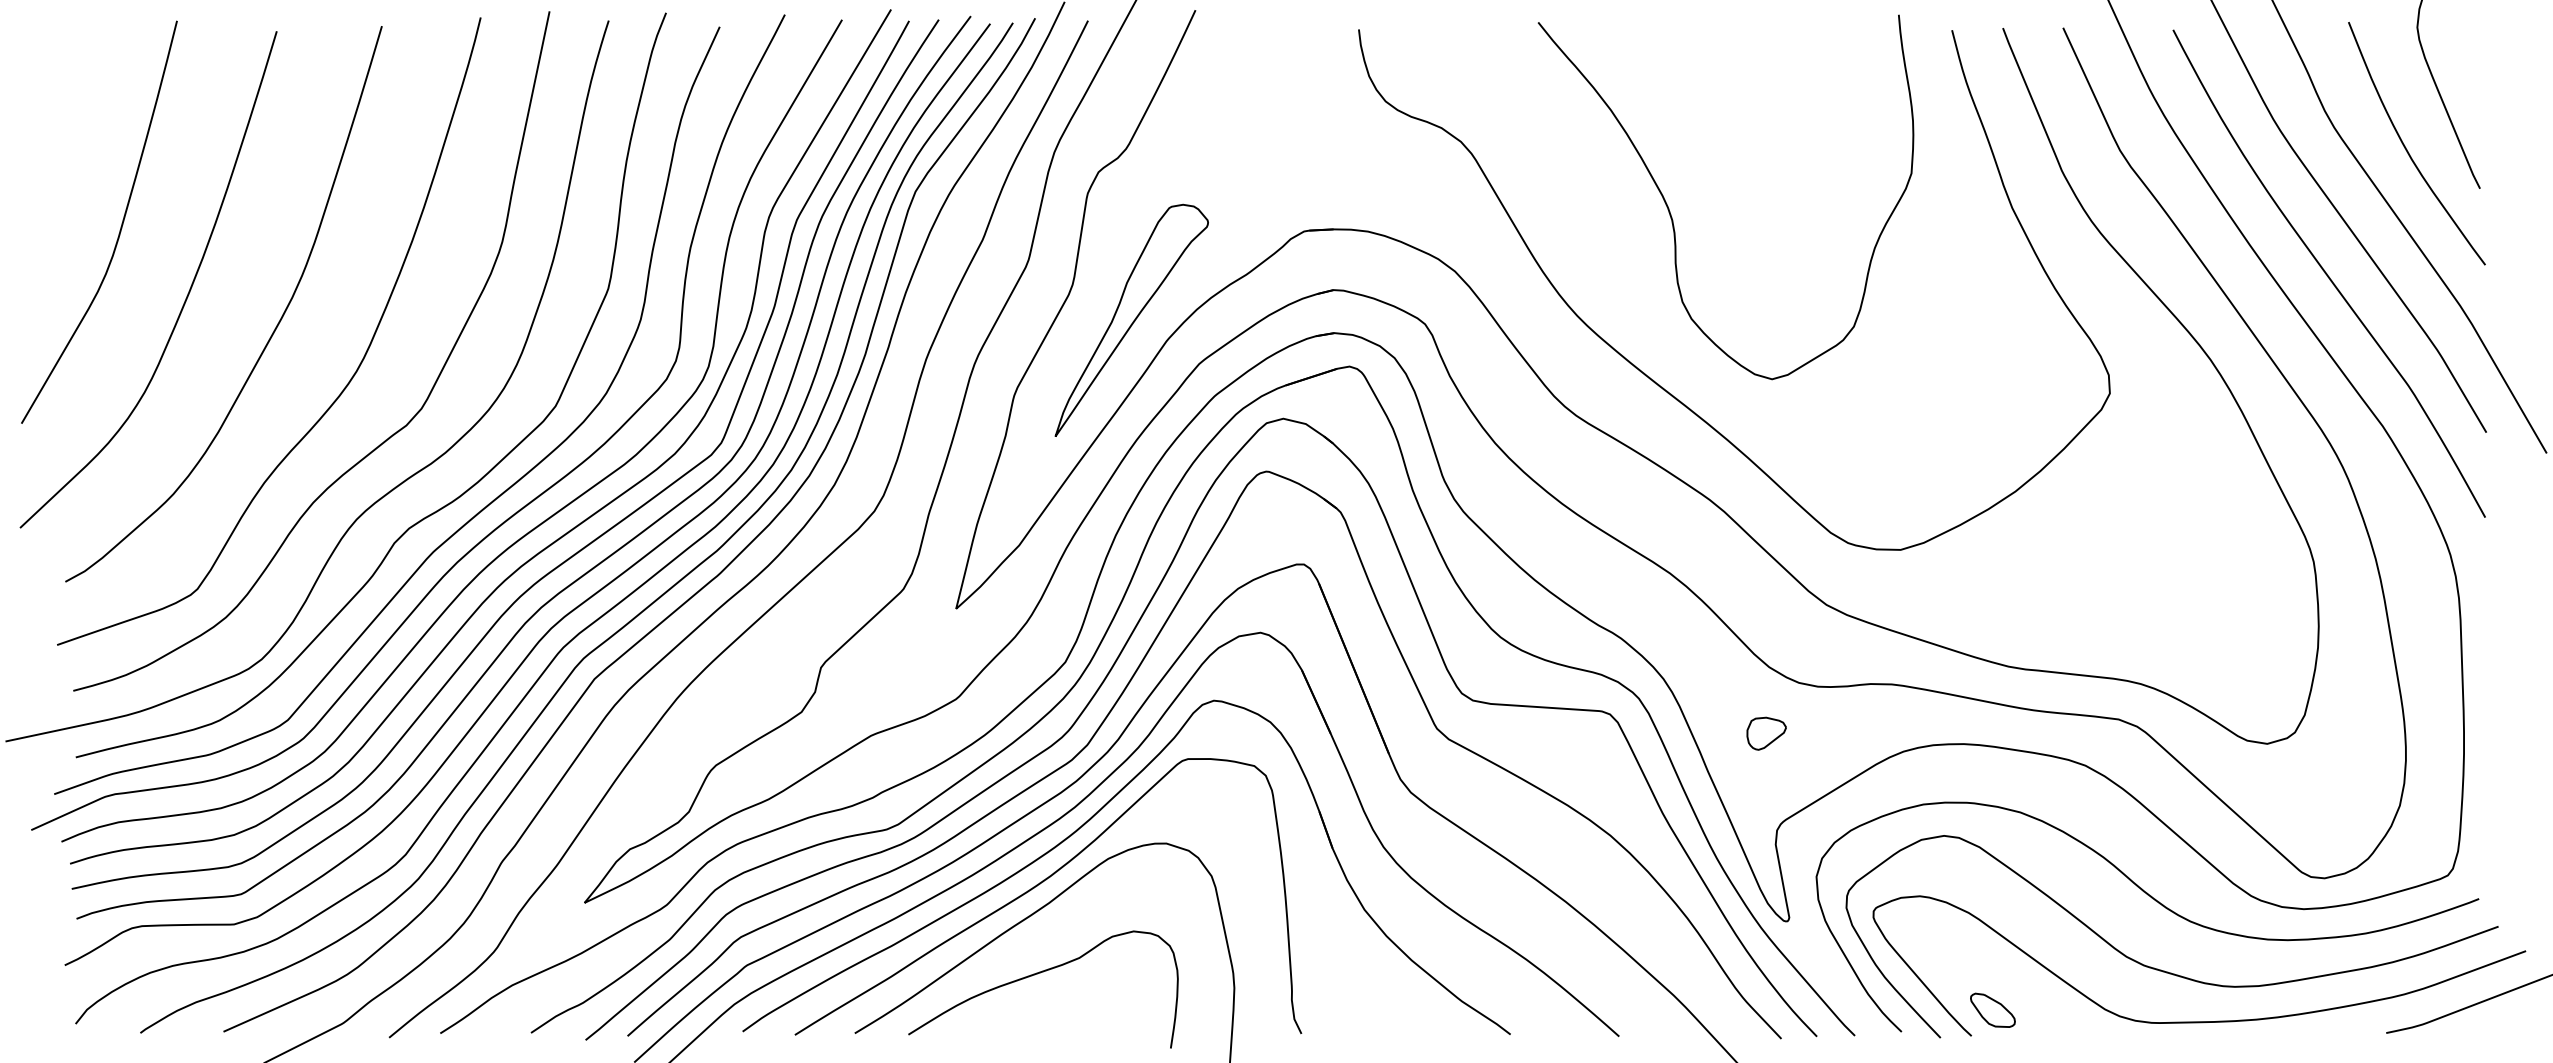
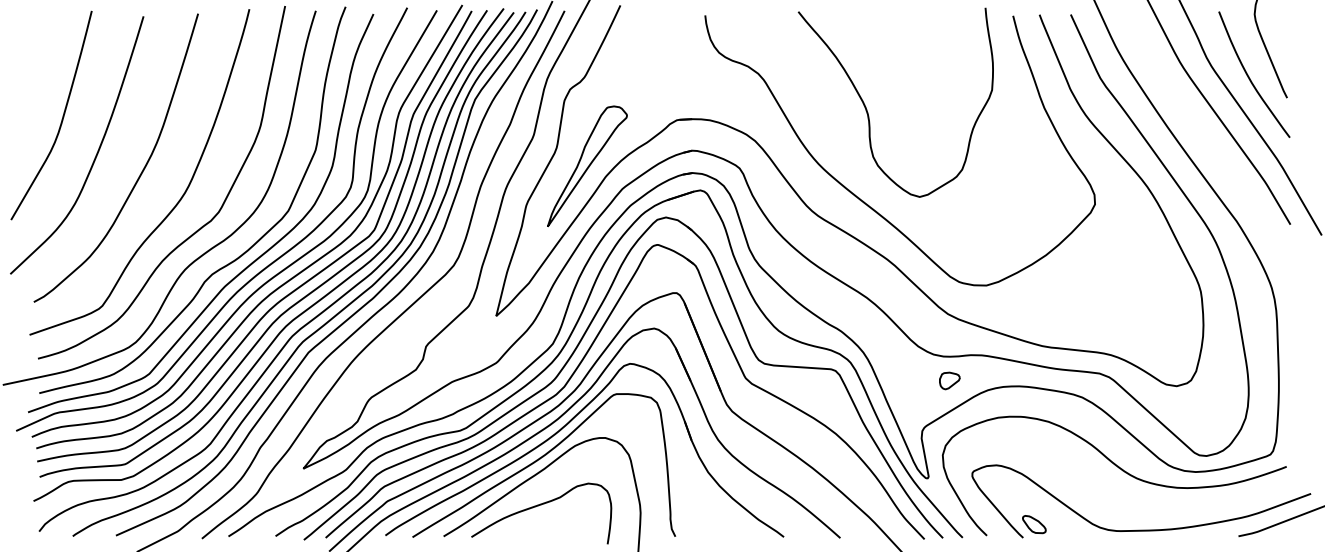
curve: (2326, 272) -> (1207, 141), removed
part: (1765, 732) -> (949, 380), moved
curve: (2158, 967) -> (1120, 502), removed

